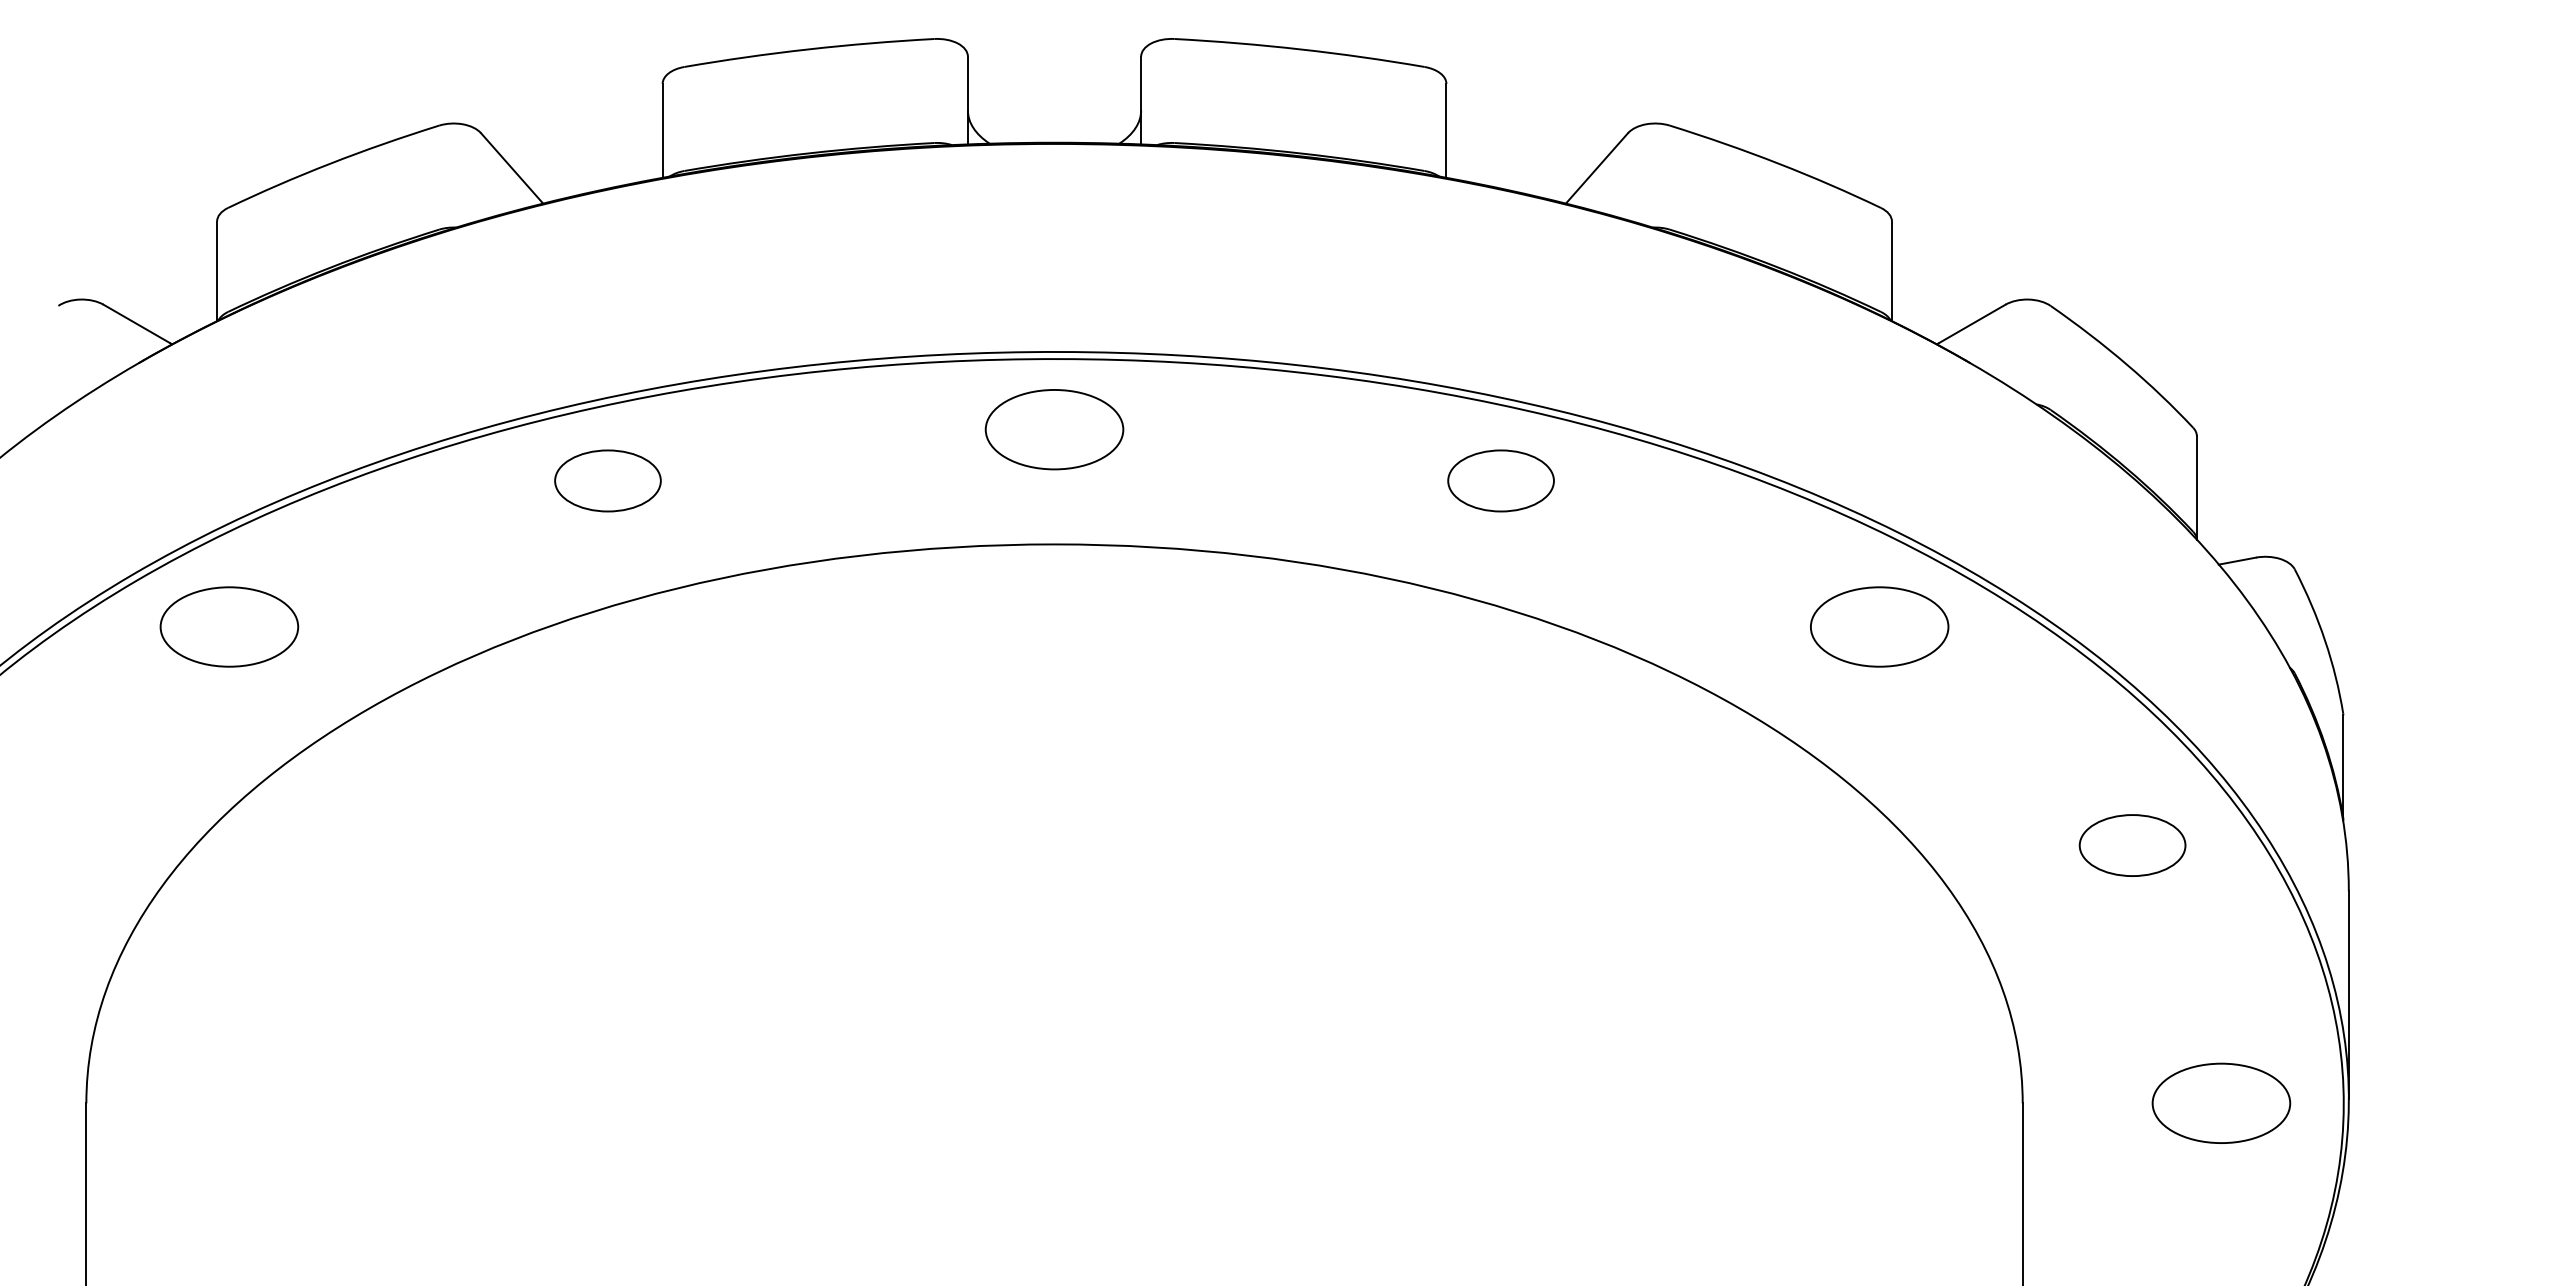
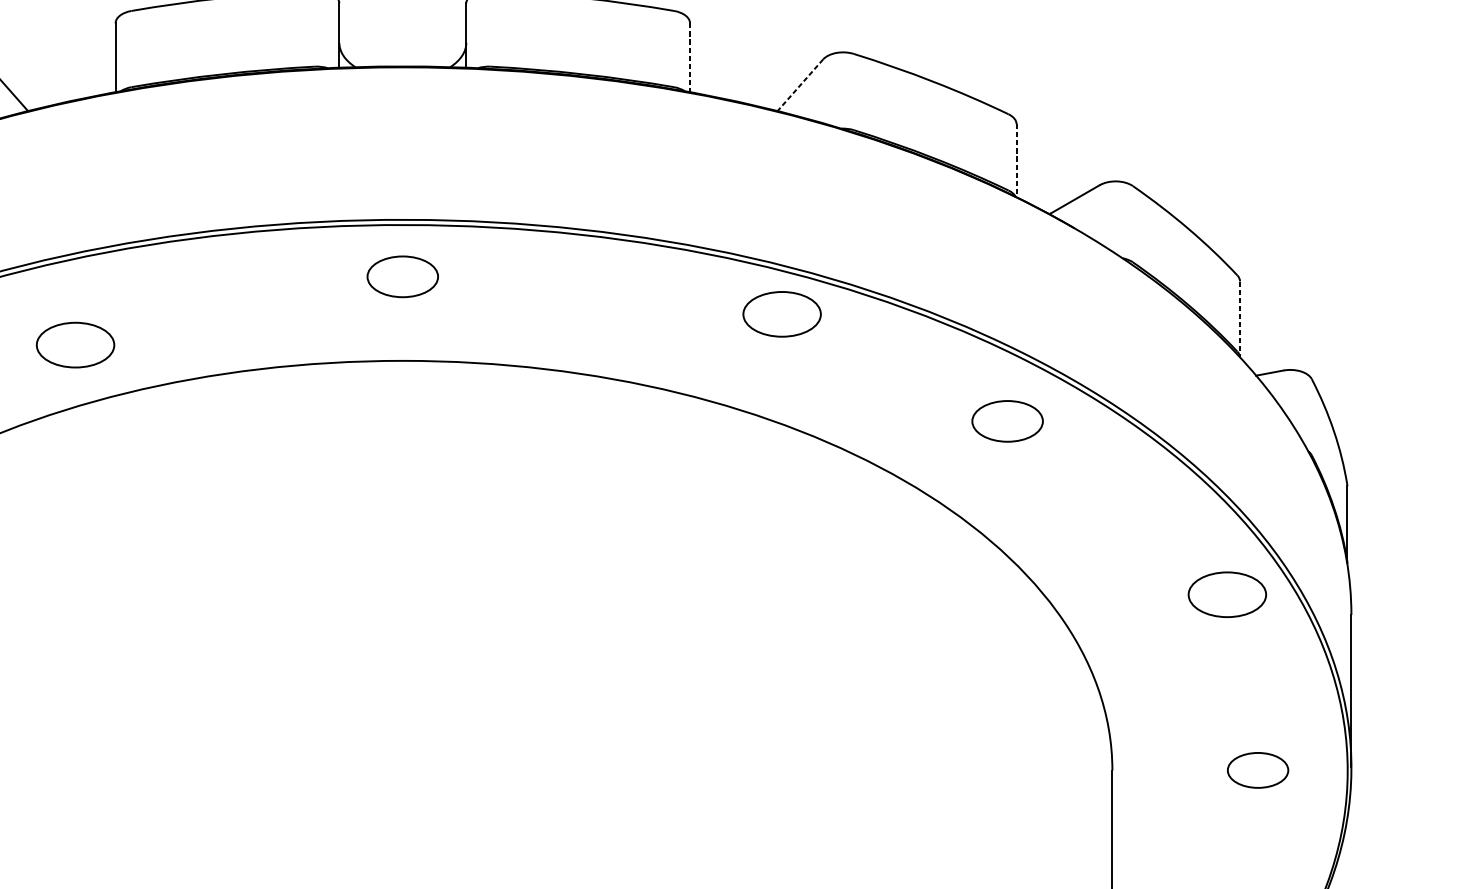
line: (1446, 131) -> (690, 58), solid -> dashed
line: (1596, 168) -> (800, 85), solid -> dashed
line: (1891, 271) -> (1016, 160), solid -> dashed
part: (1054, 429) -> (402, 276), size x0.7
part: (607, 480) -> (75, 344), moved
part: (1500, 480) -> (781, 314), moved
line: (2196, 488) -> (1239, 319), solid -> dashed
part: (1879, 626) -> (1007, 421), size x0.7
part: (2132, 845) -> (1227, 594), moved
part: (2221, 1102) -> (1258, 769), size x0.6

